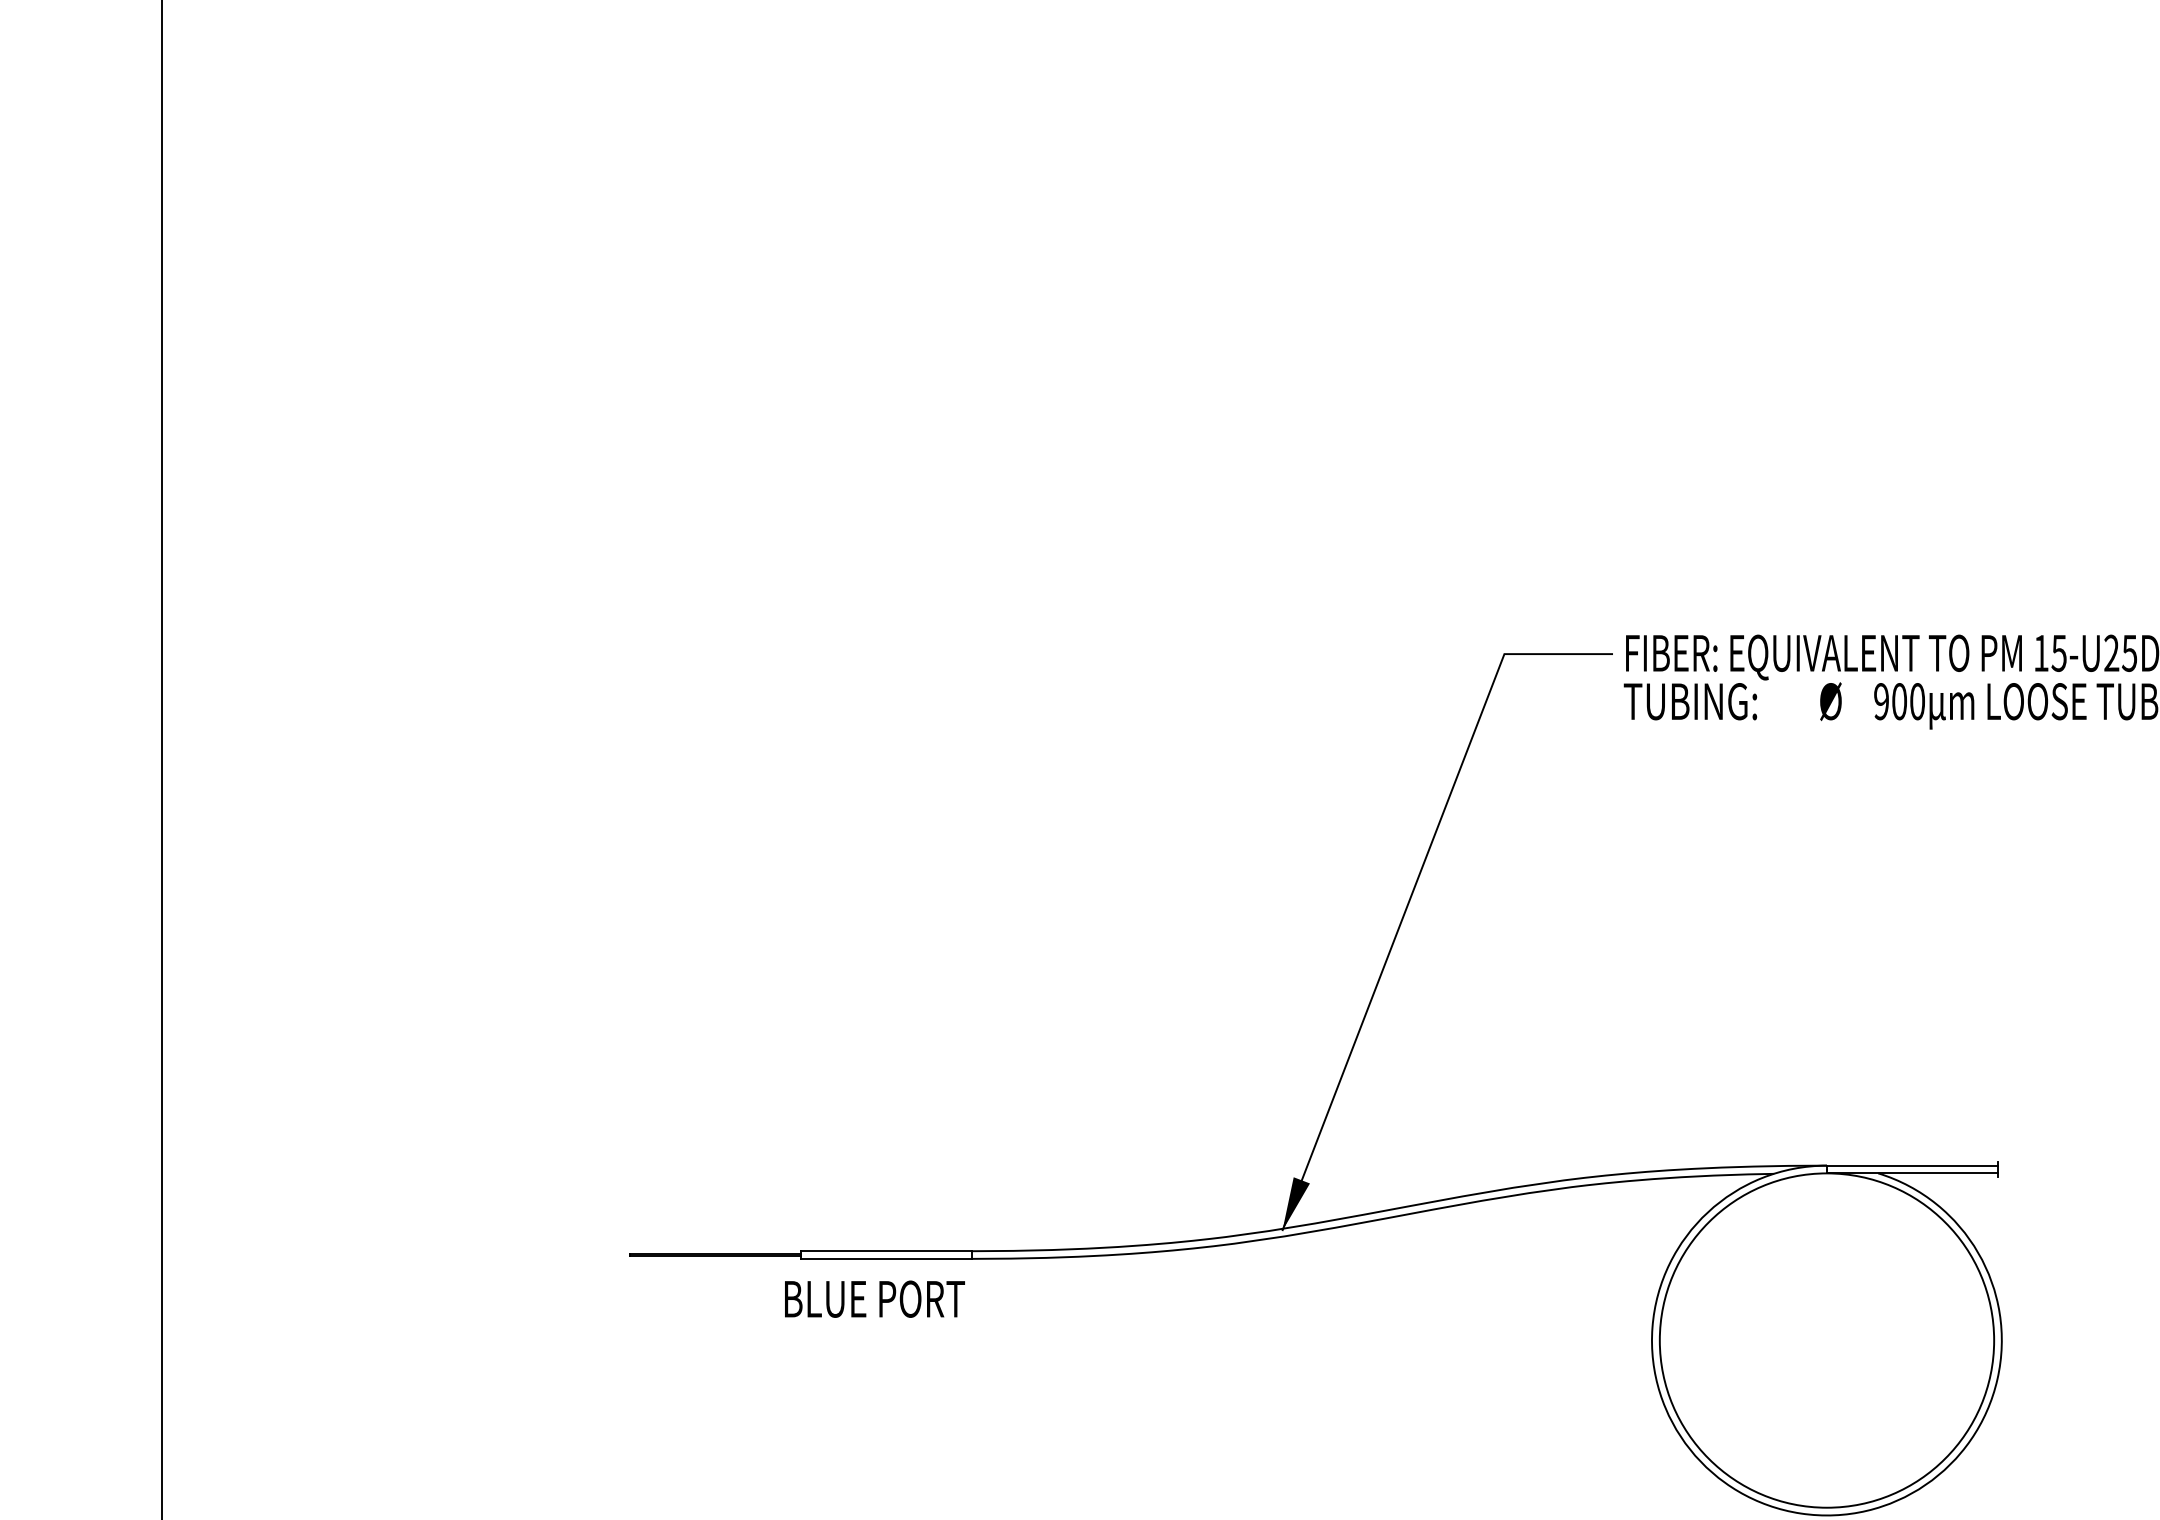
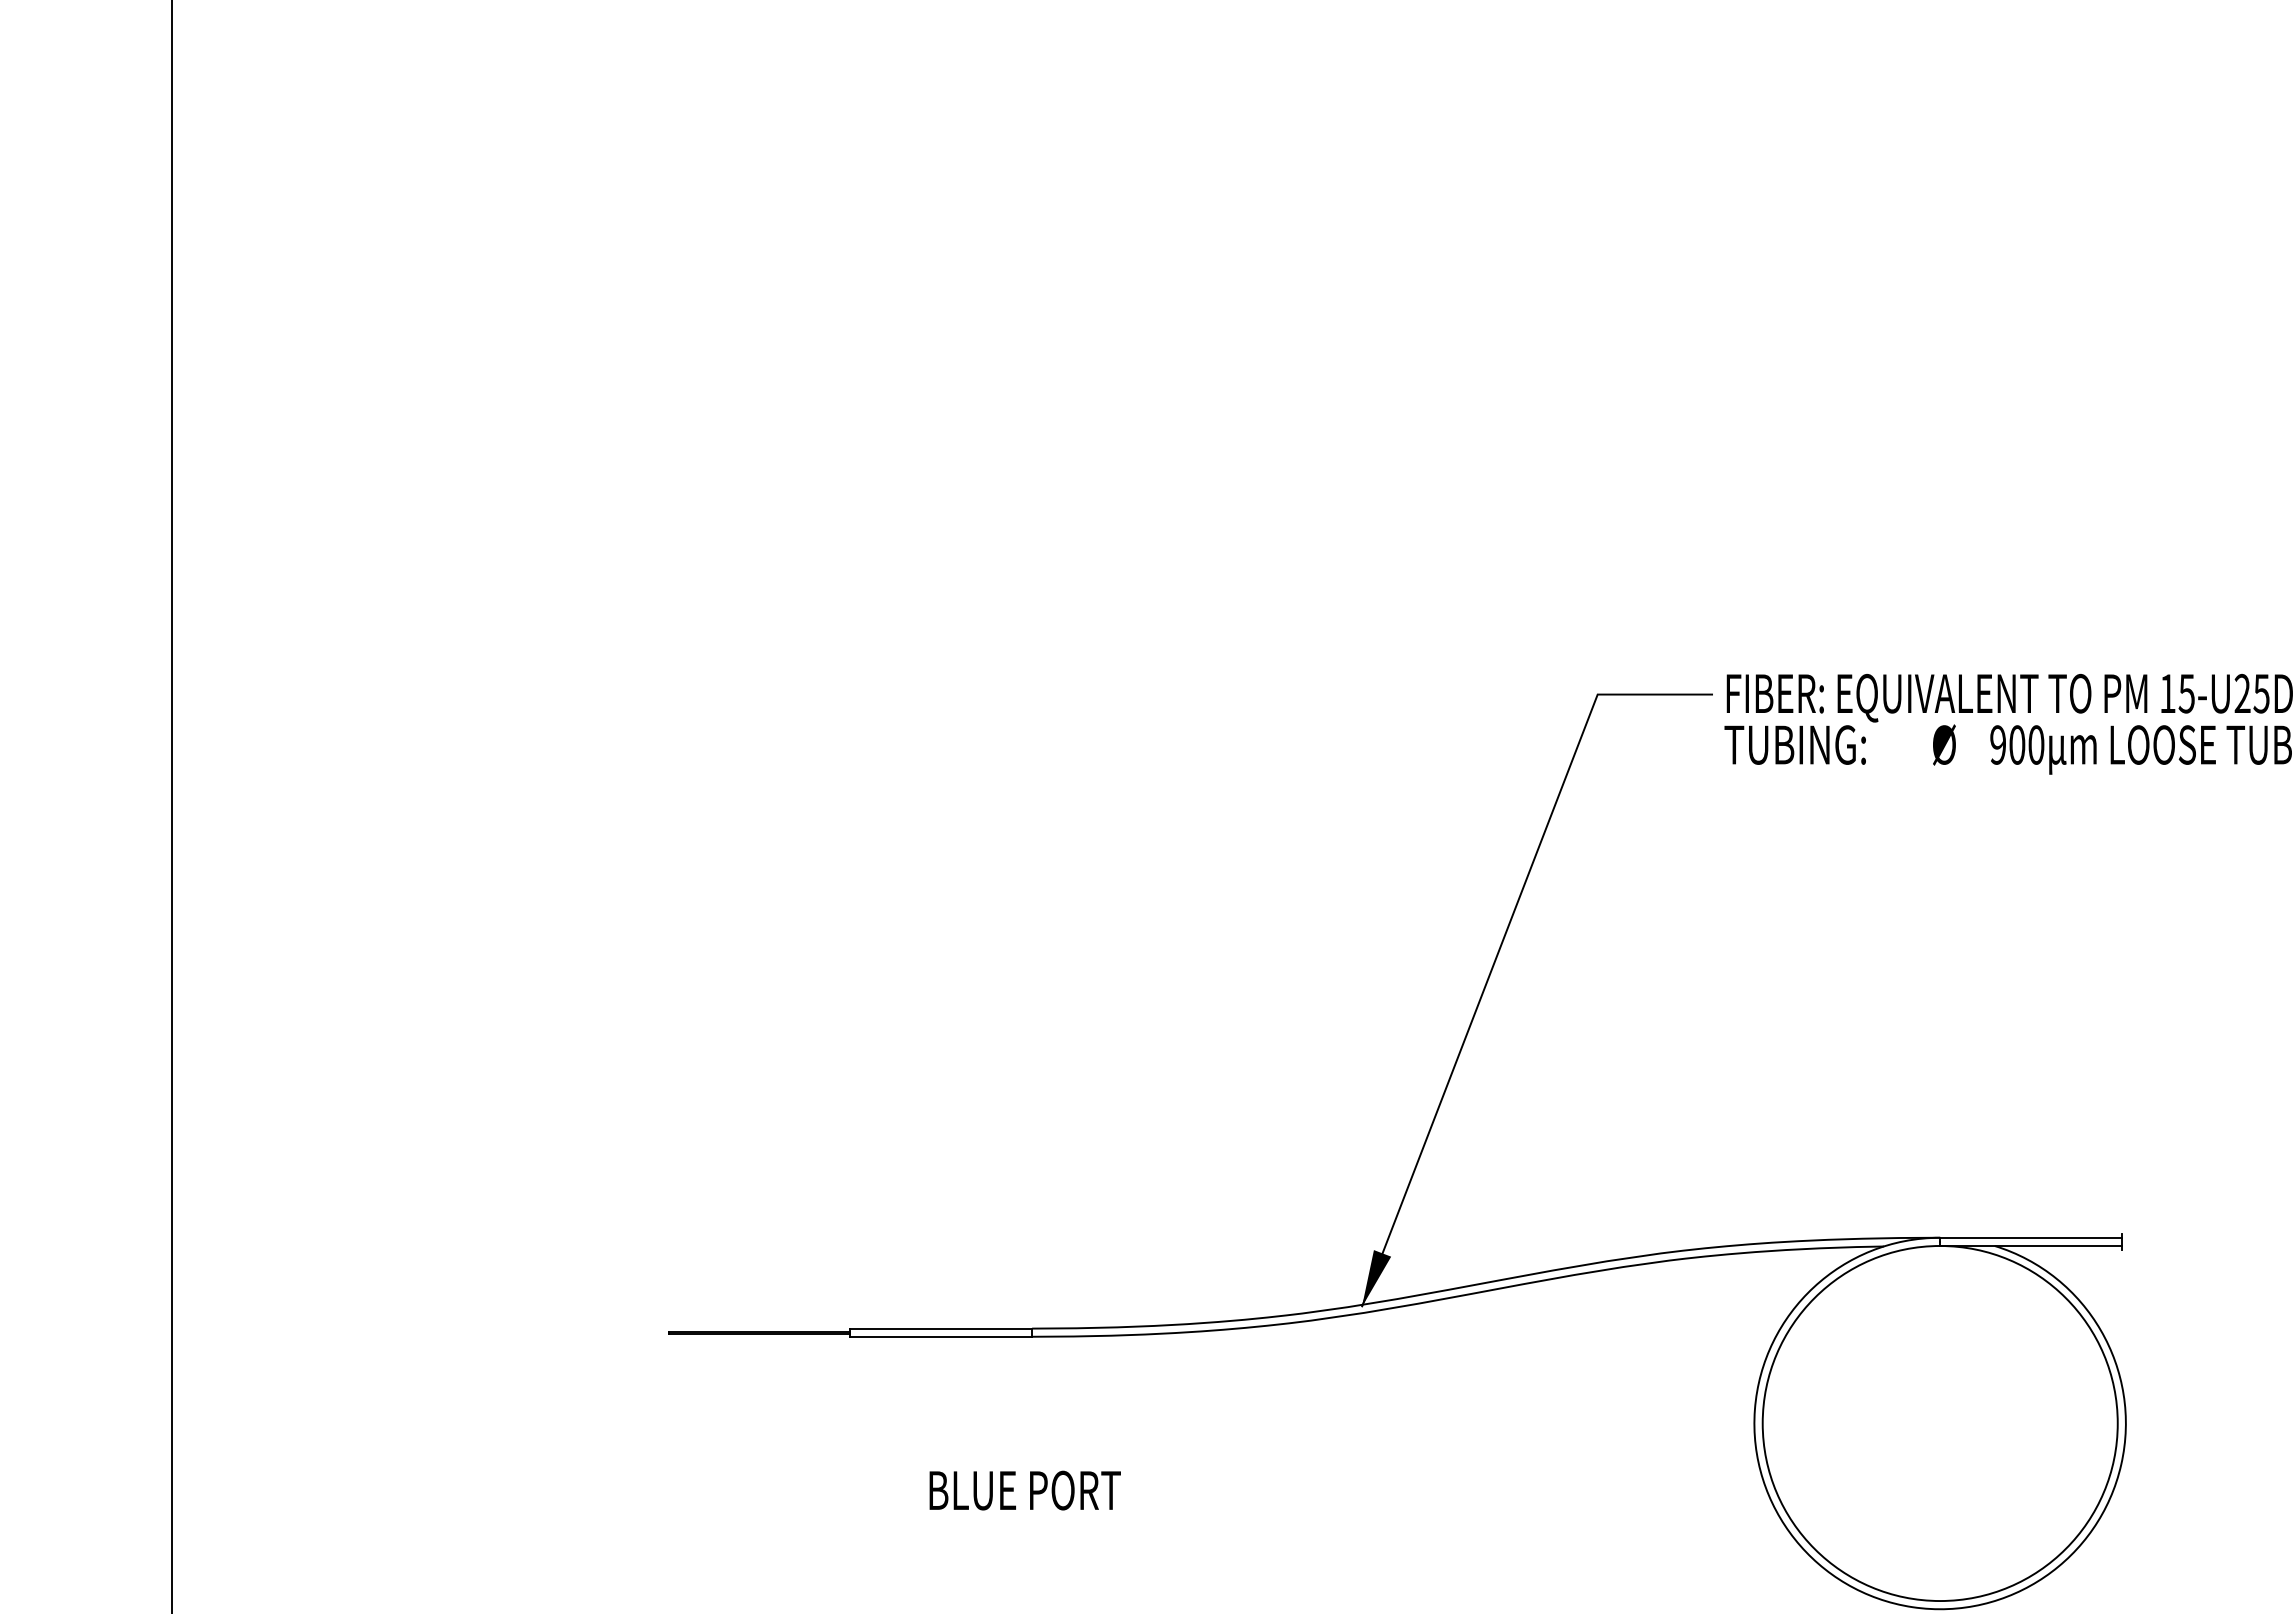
text: (874, 1299) -> (1024, 1490), moved

